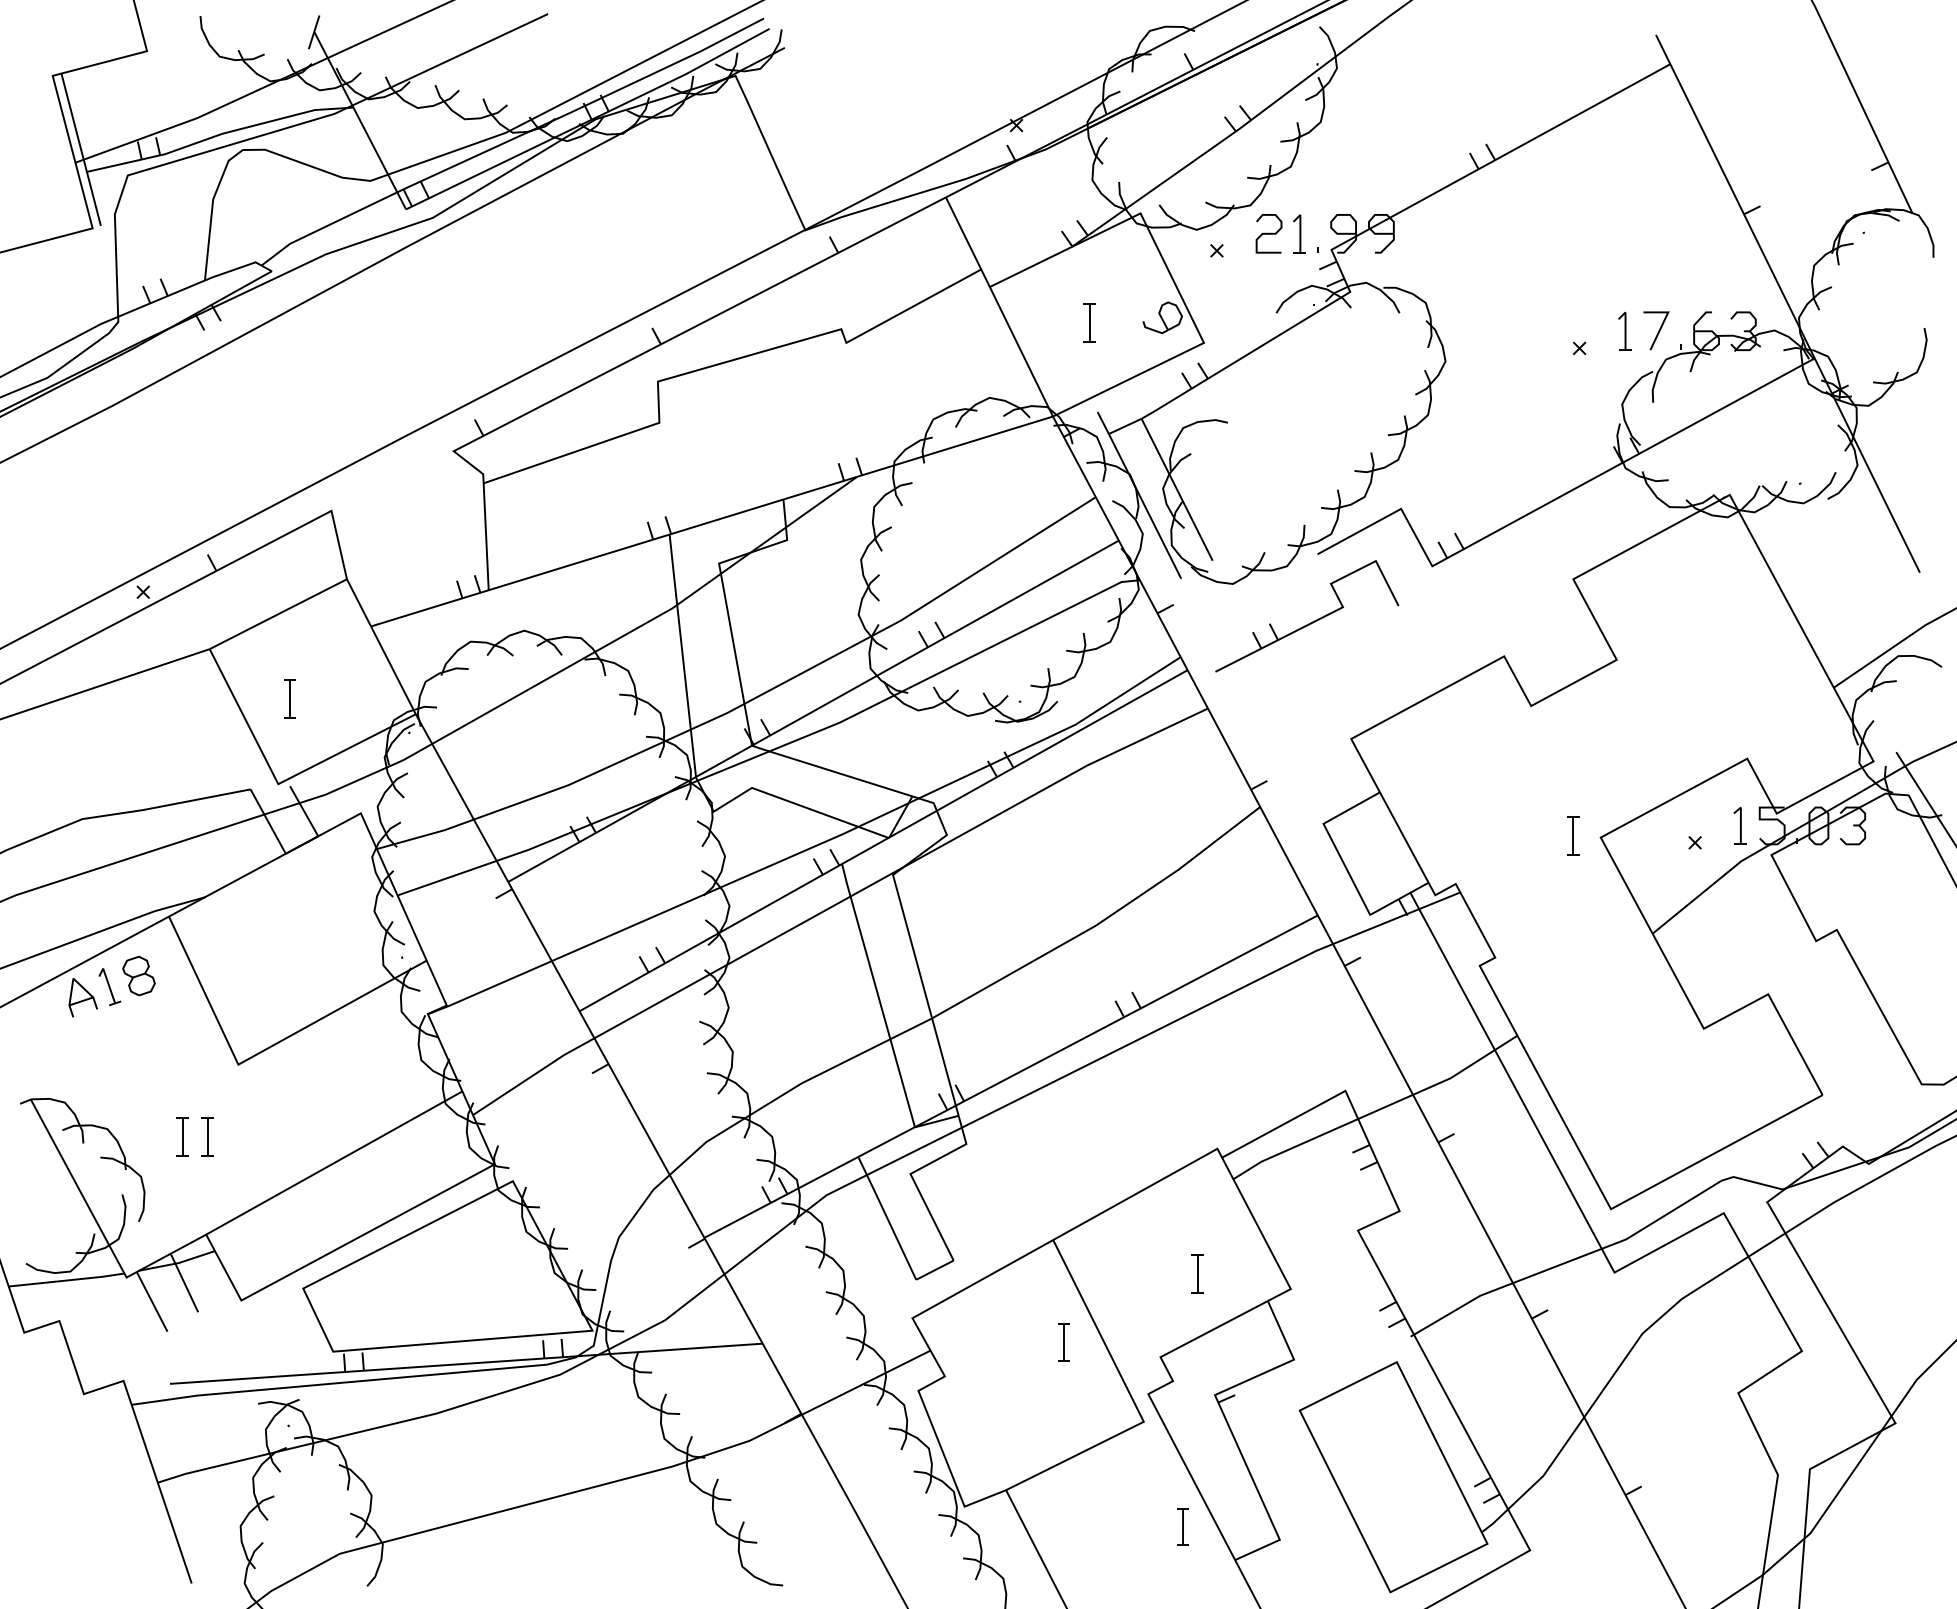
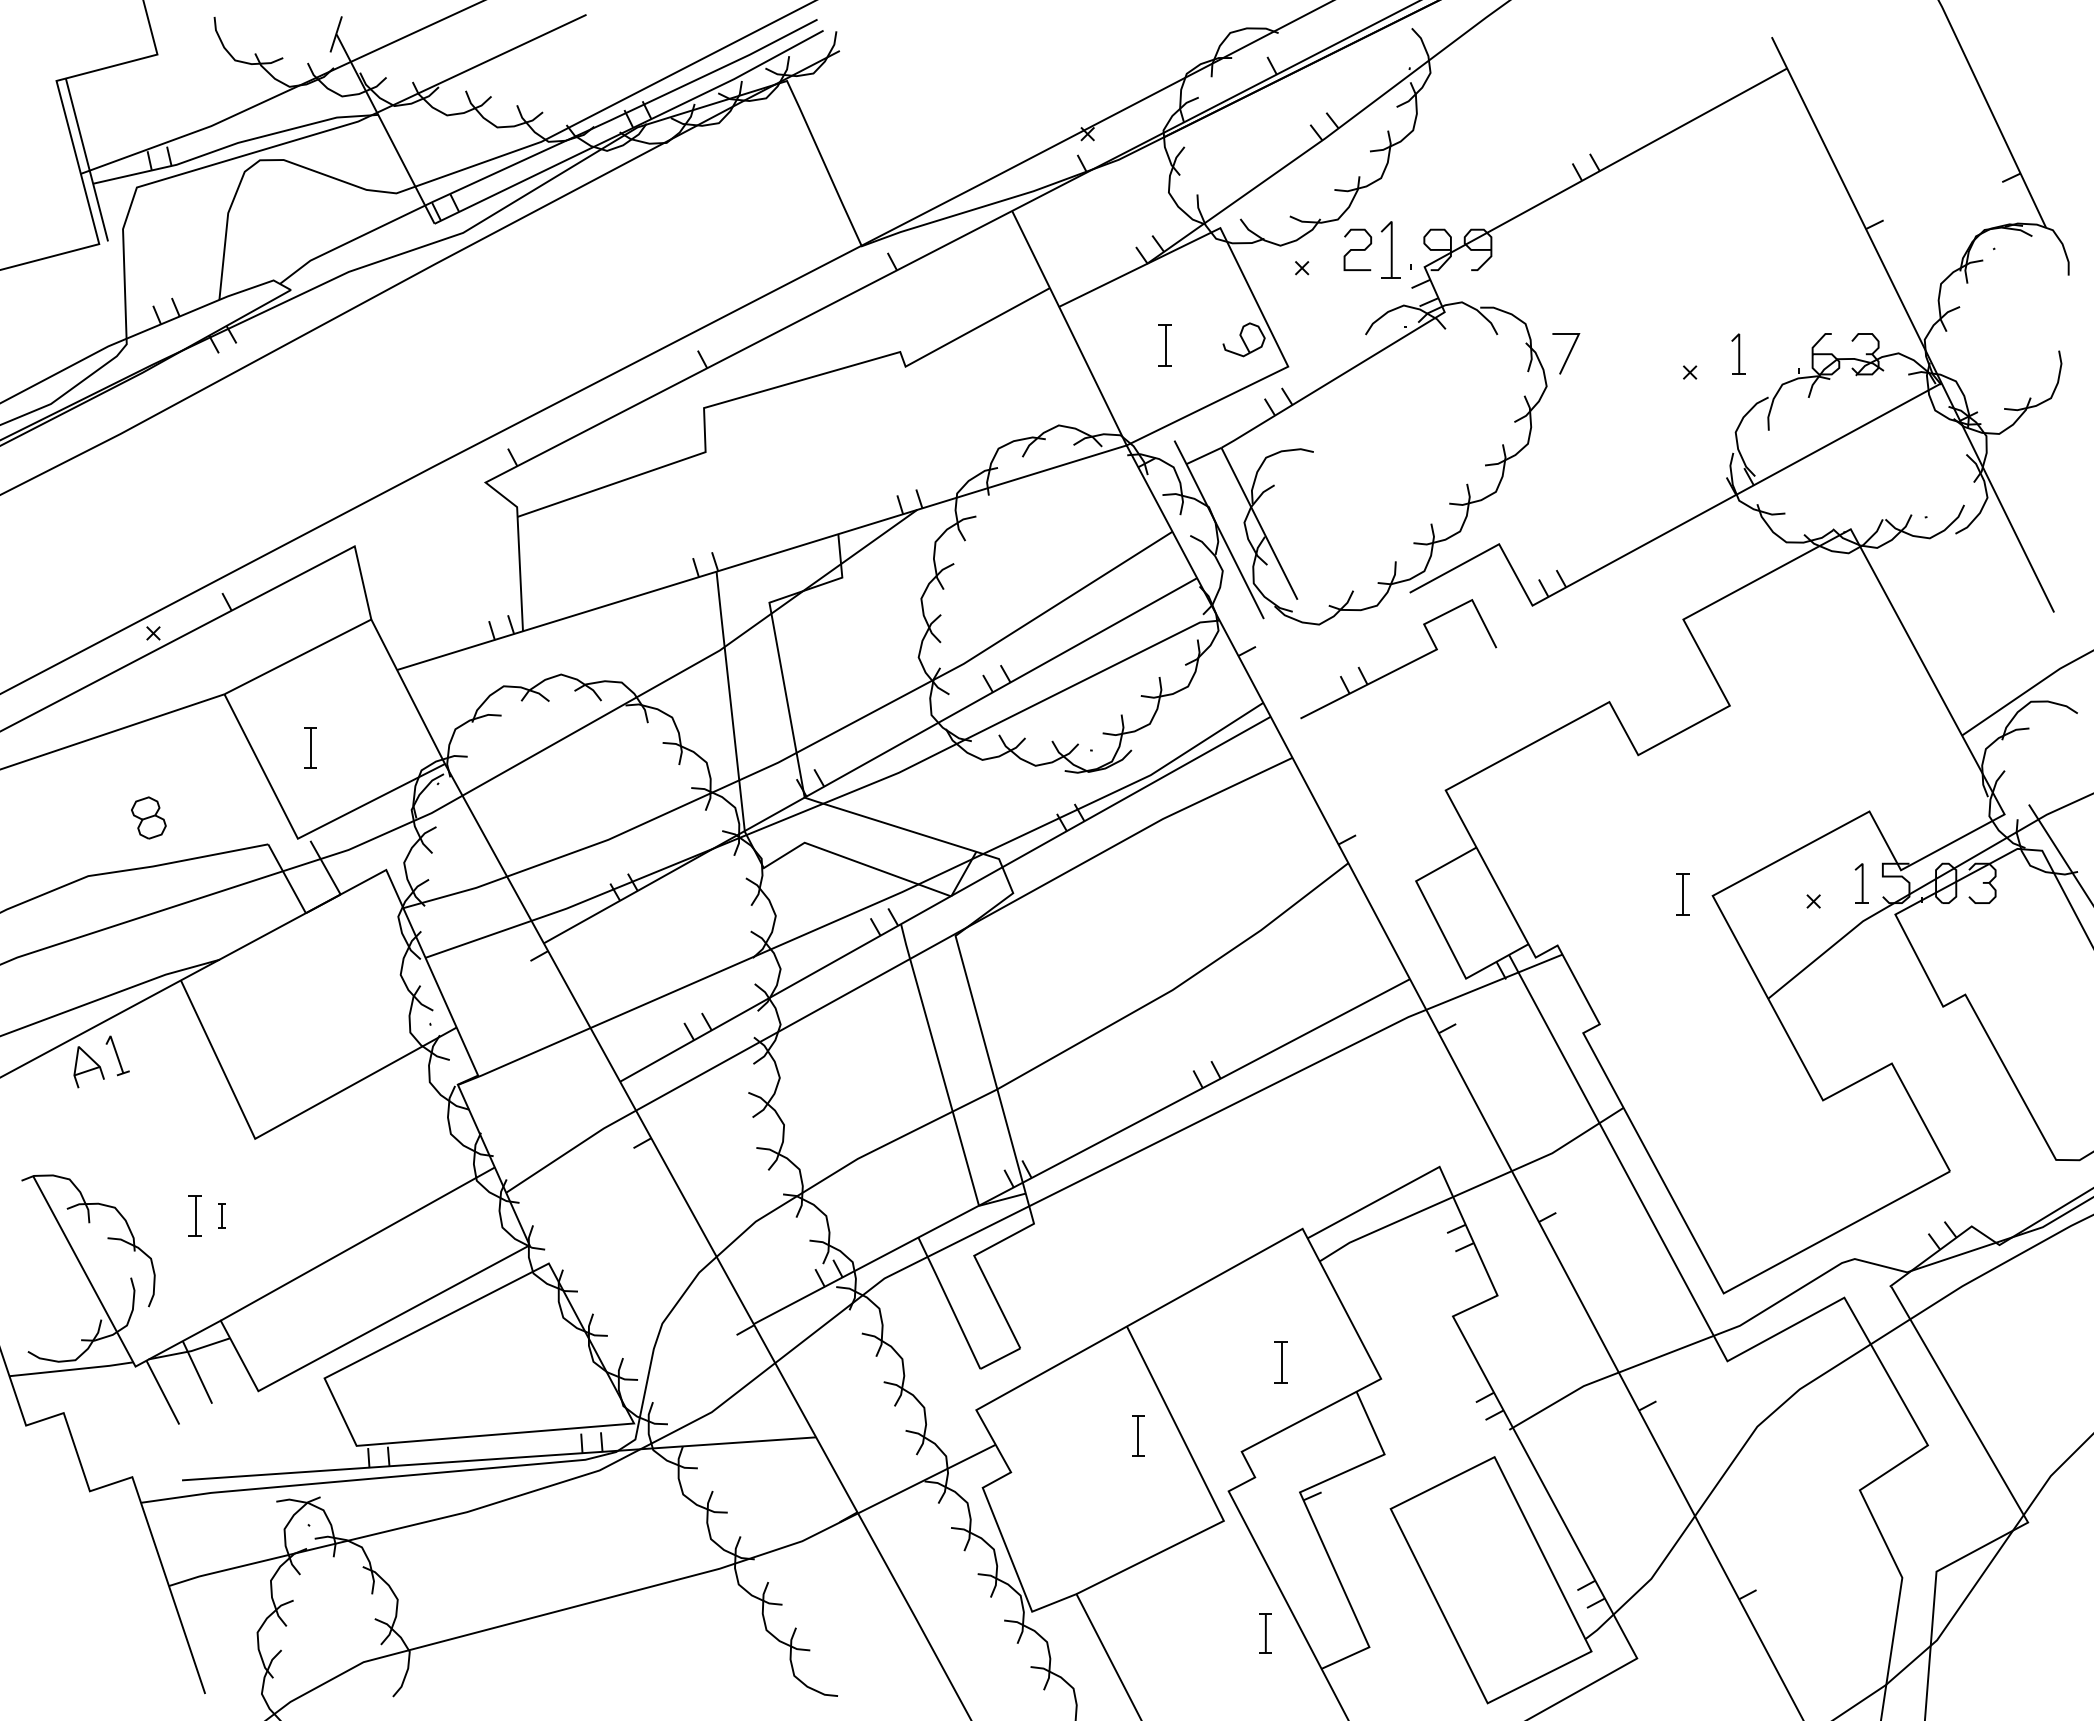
part: (1299, 233) -> (1390, 249), size x1.4
line: (1658, 330) -> (1568, 353), moved
part: (138, 975) -> (148, 817), moved
part: (206, 1136) -> (221, 1215), size x0.6

